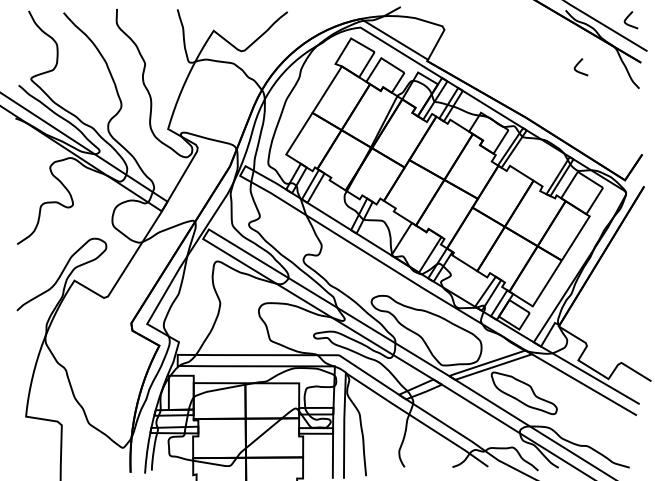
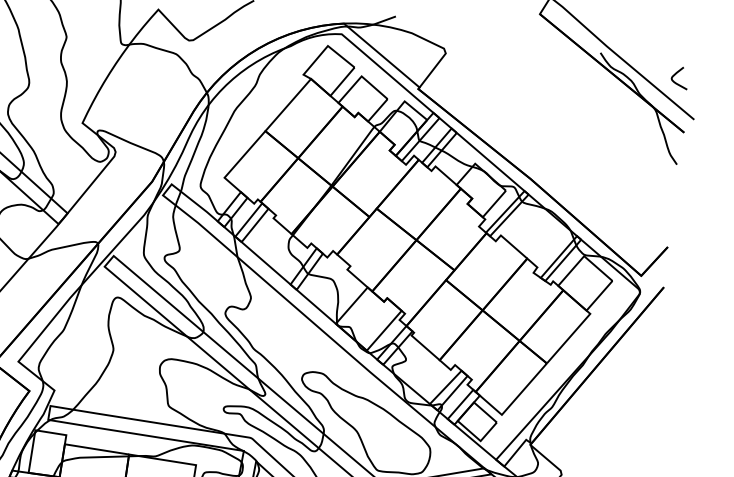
curve: (578, 64) -> (605, 122), removed

